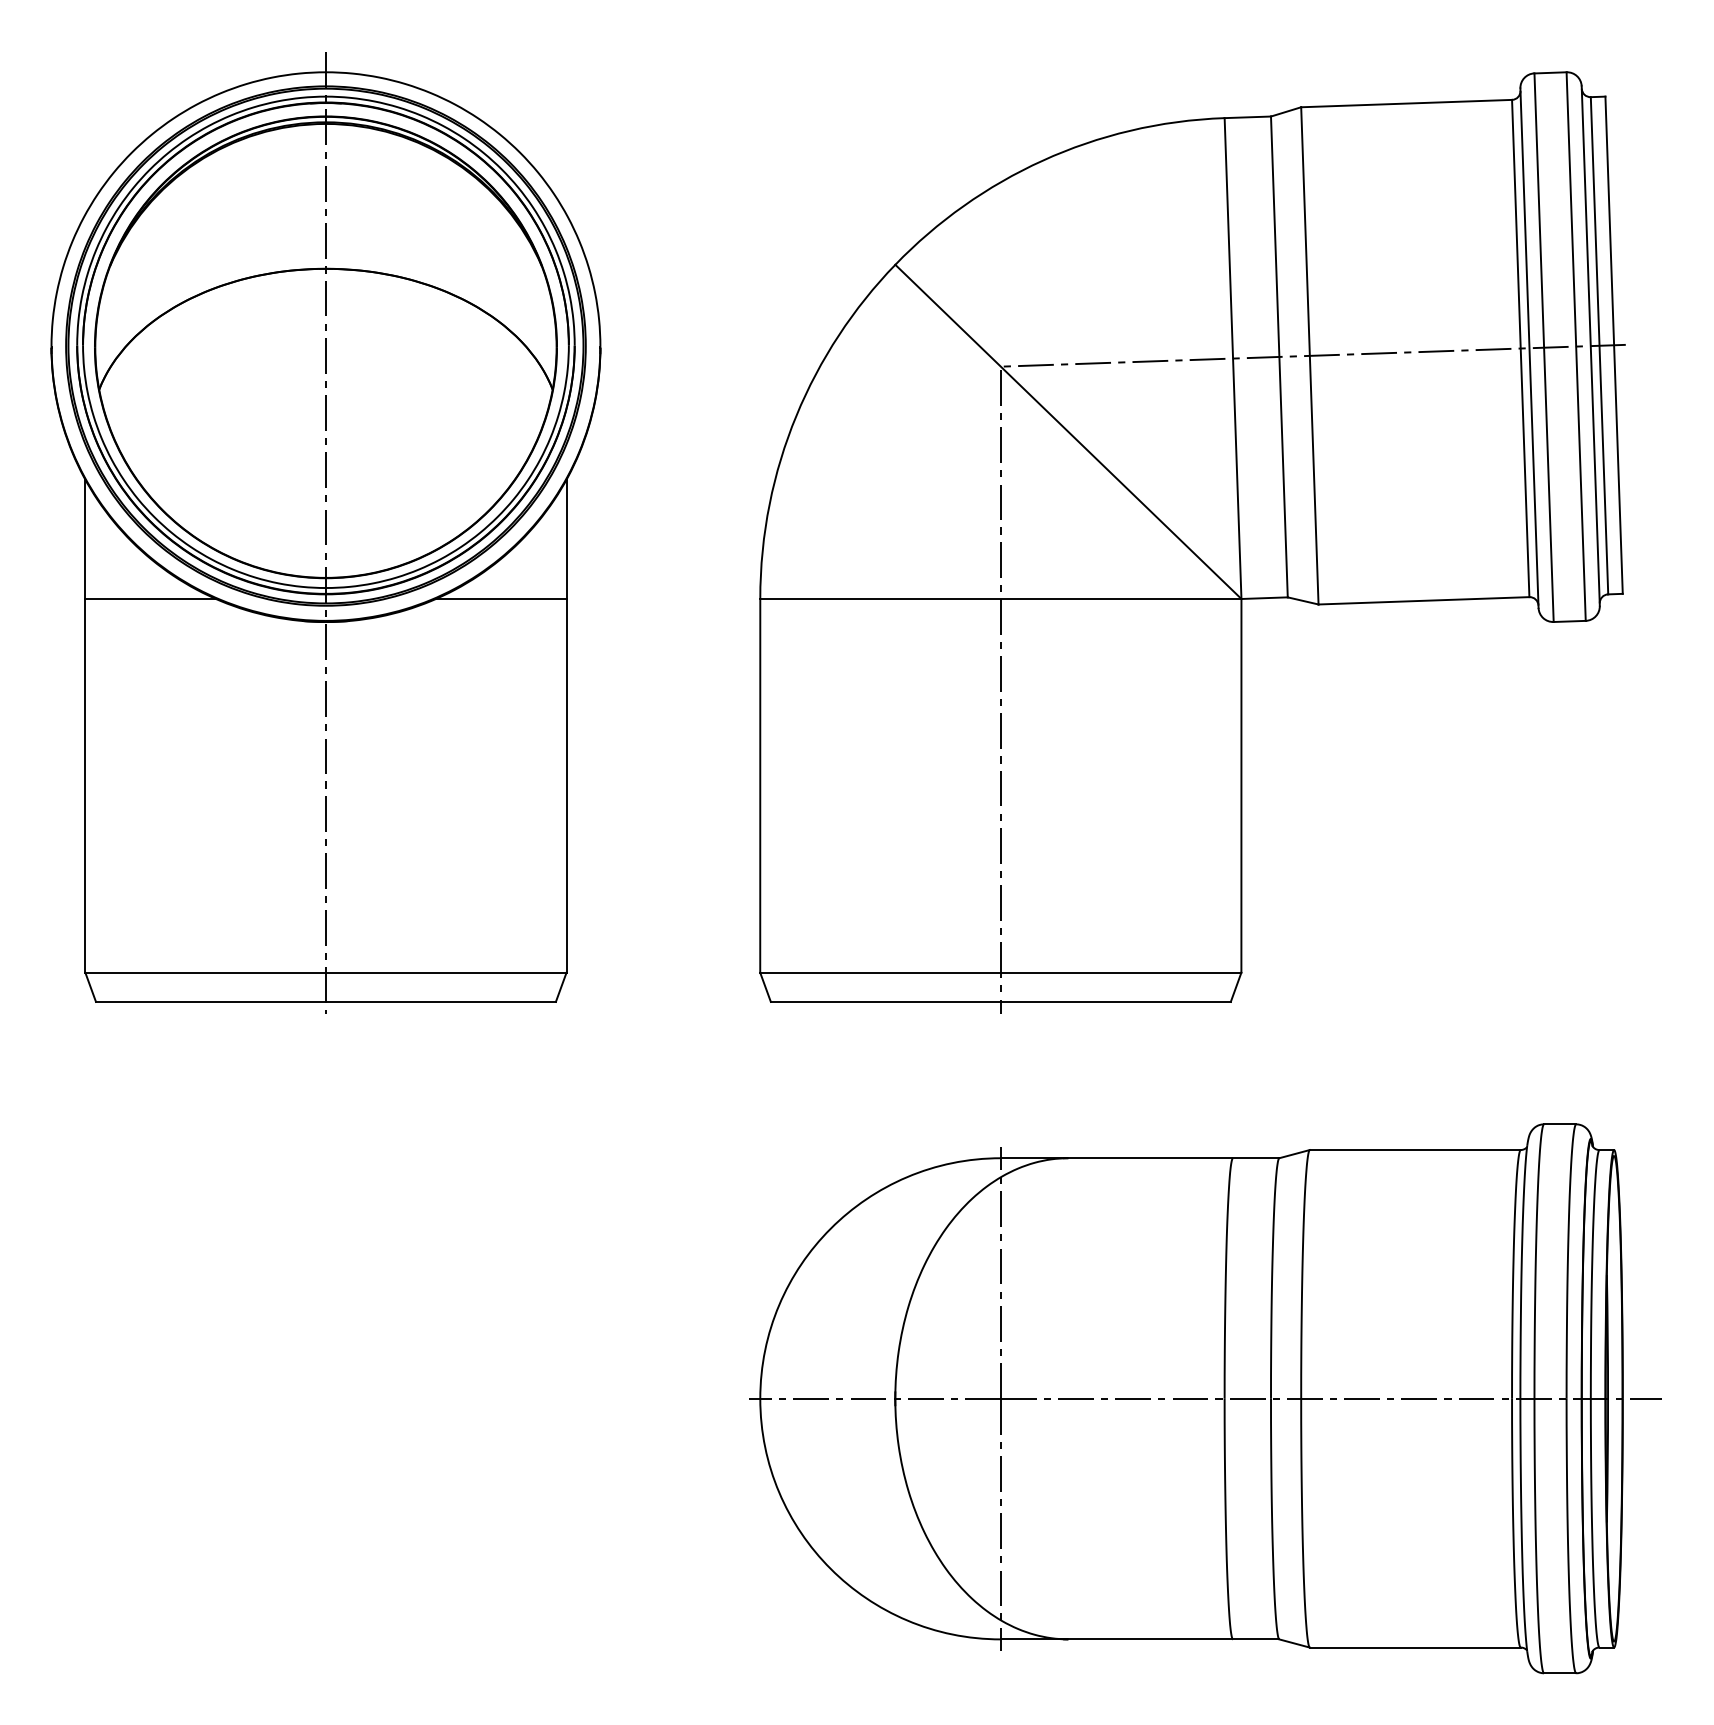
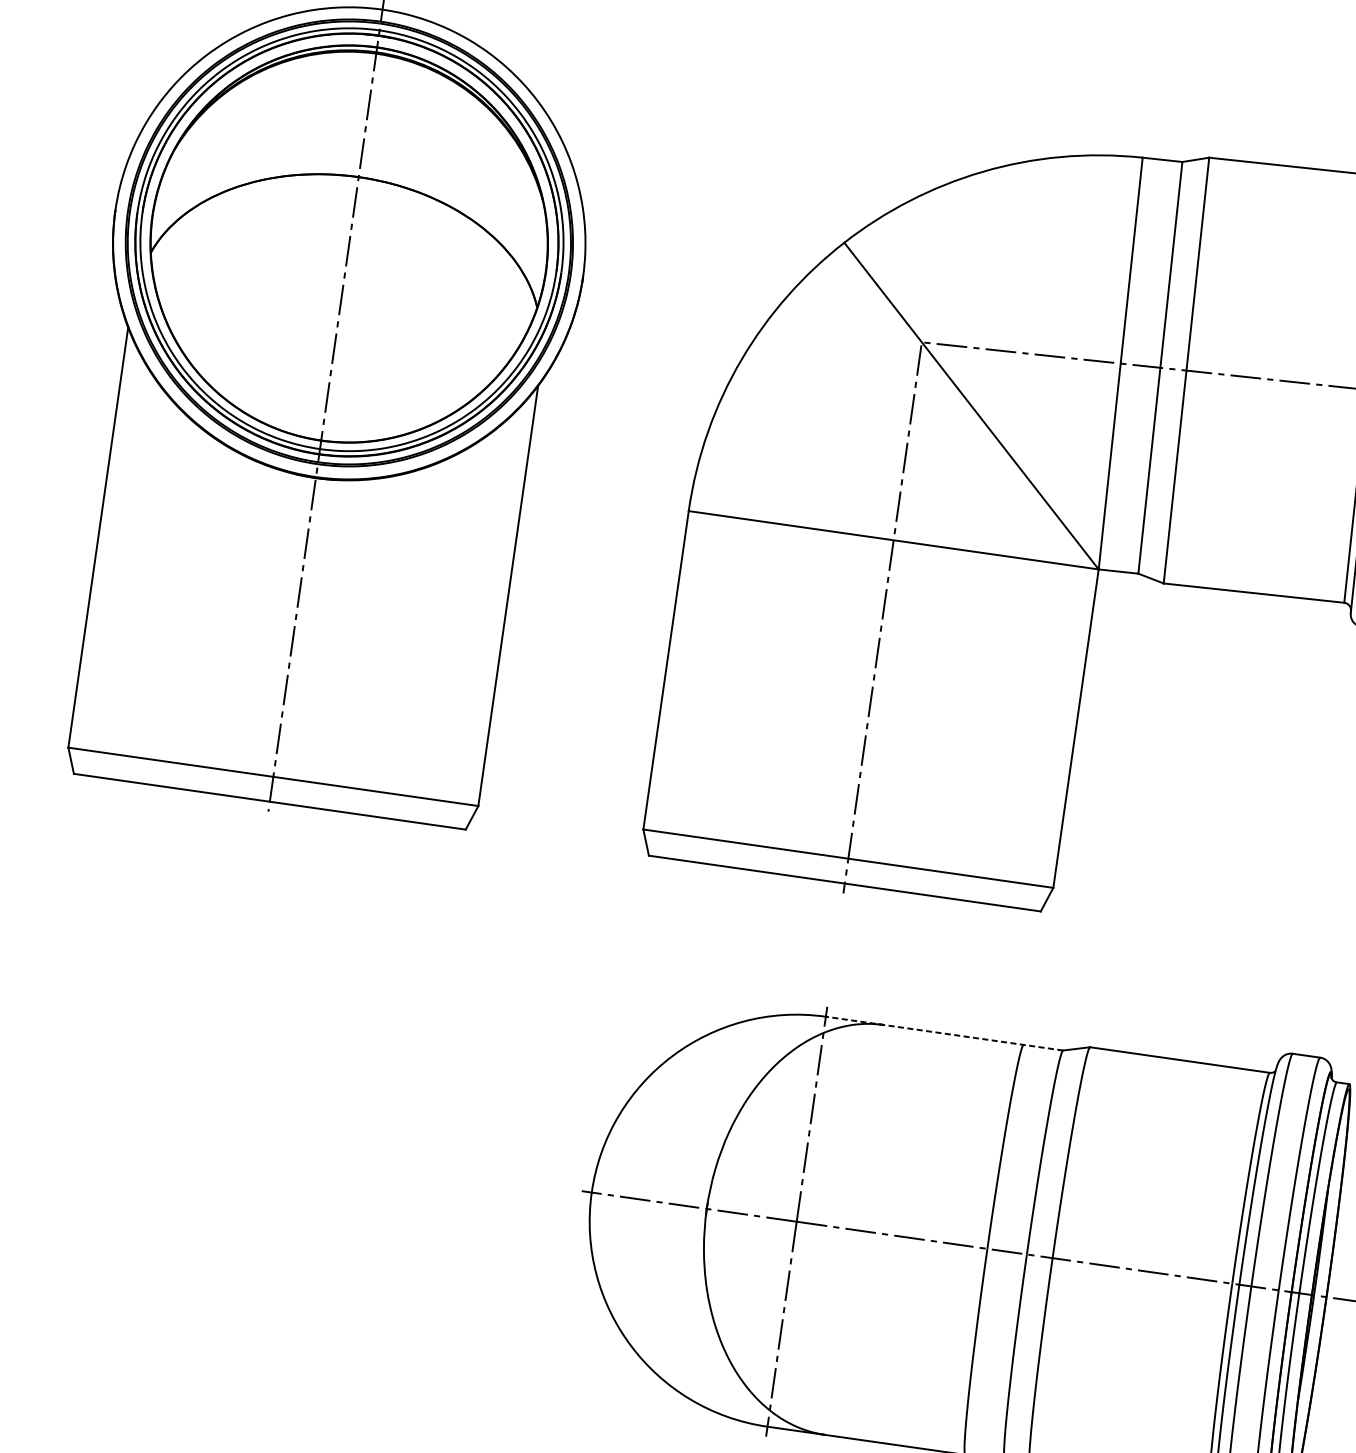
line: (150, 599) -> (169, 437), removed
line: (500, 599) -> (467, 480), removed
line: (1139, 1158) -> (944, 1033), solid -> dashed

